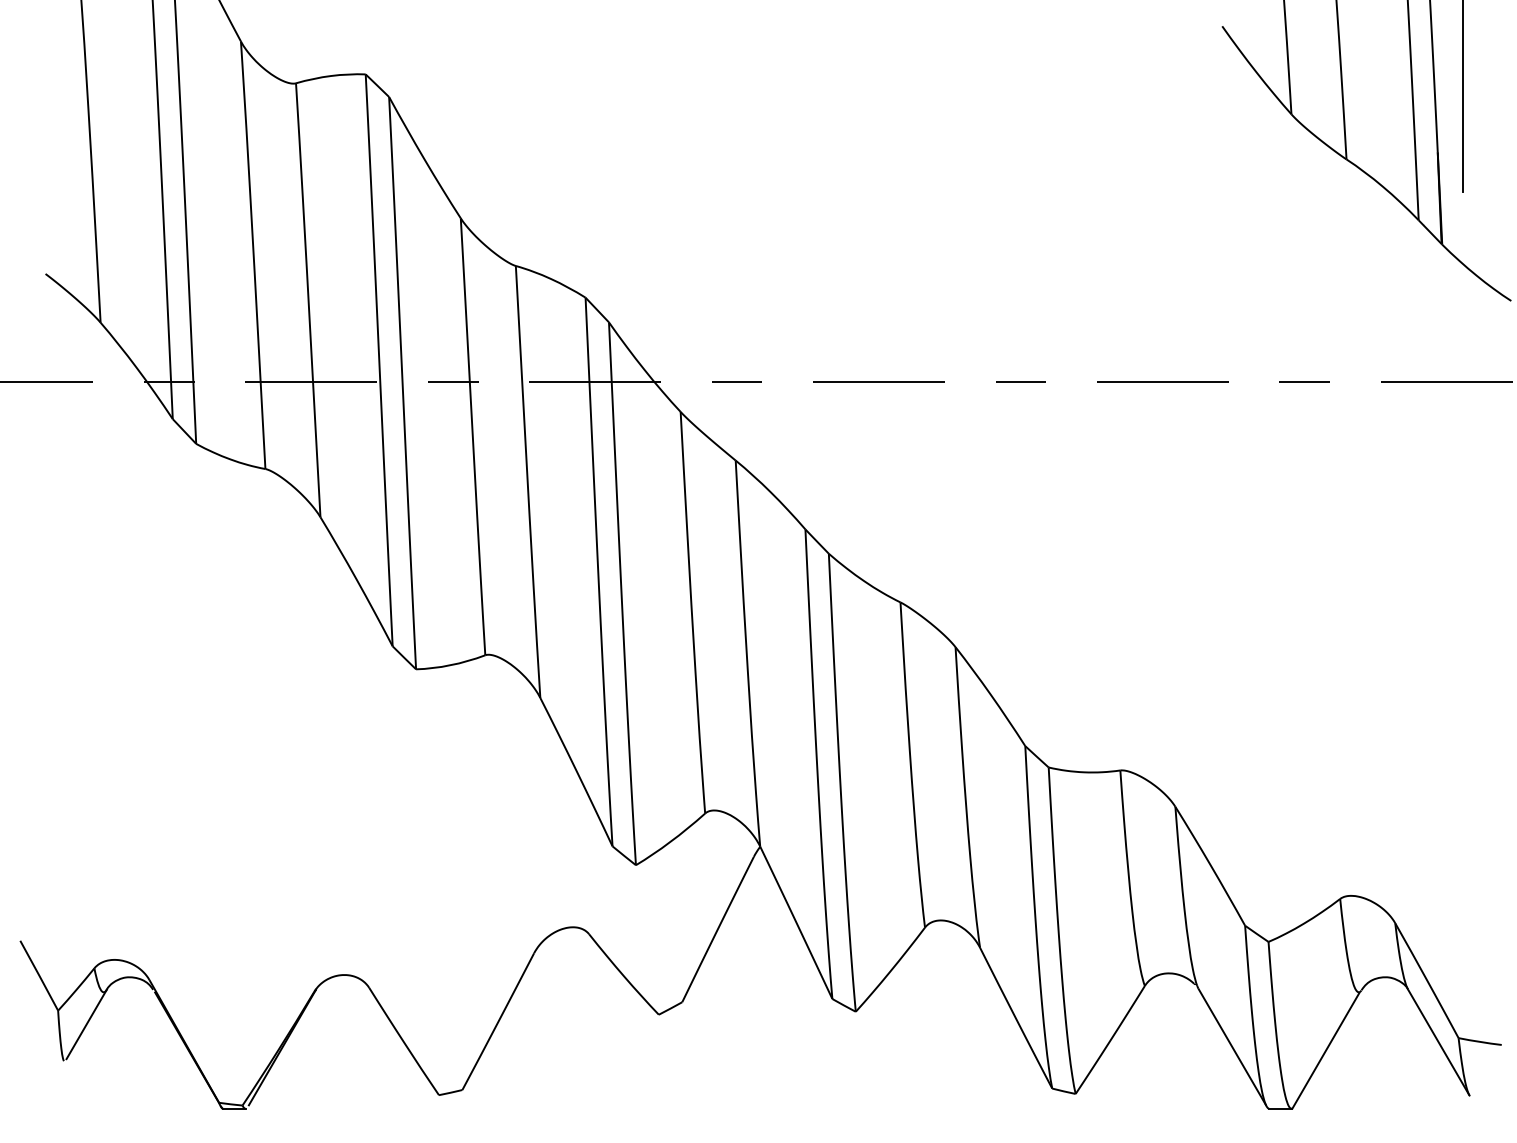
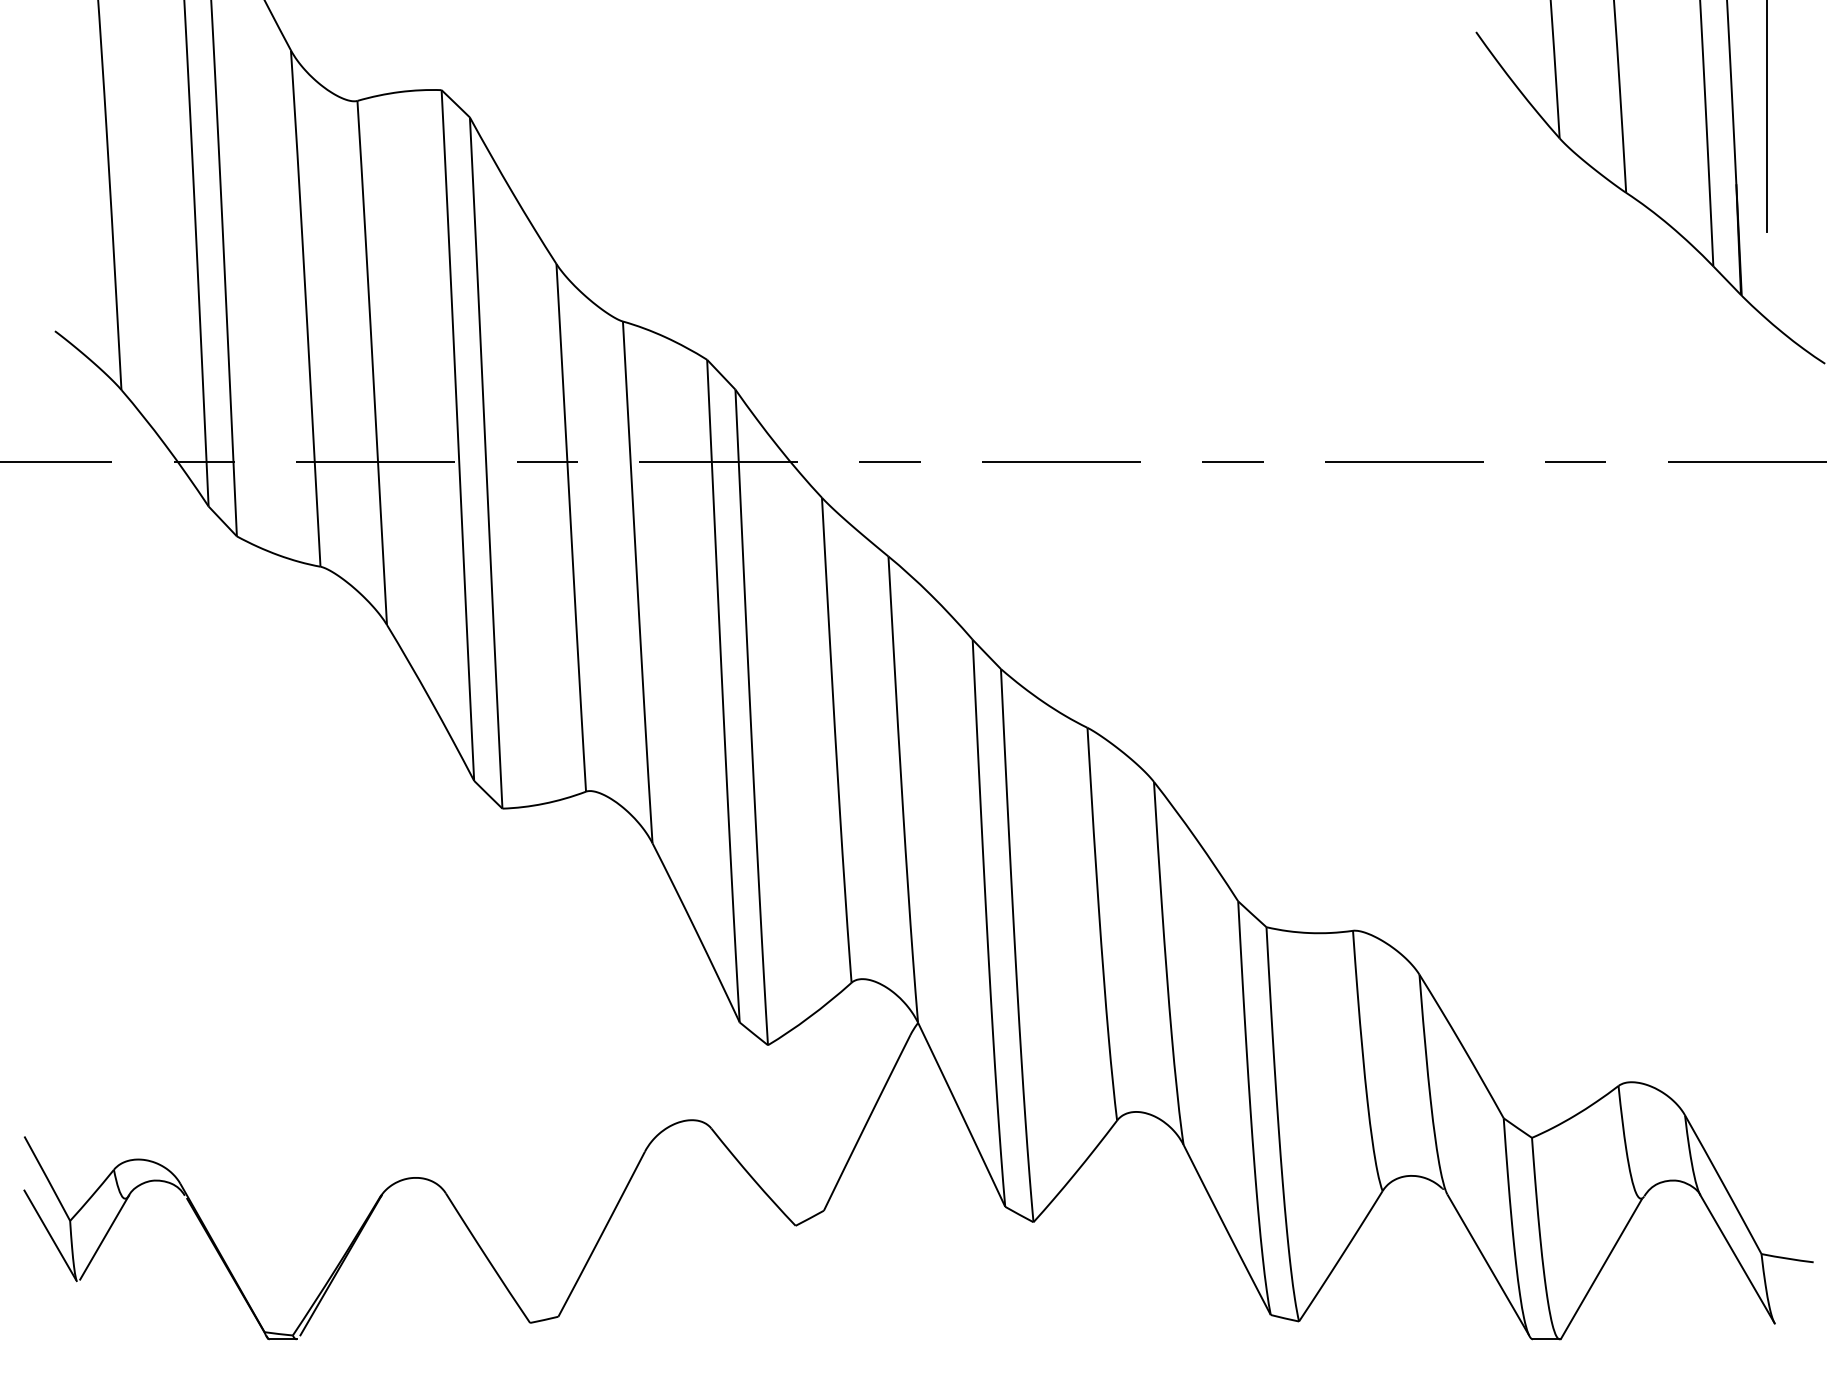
line: (41, 1021) -> (50, 1234), added

